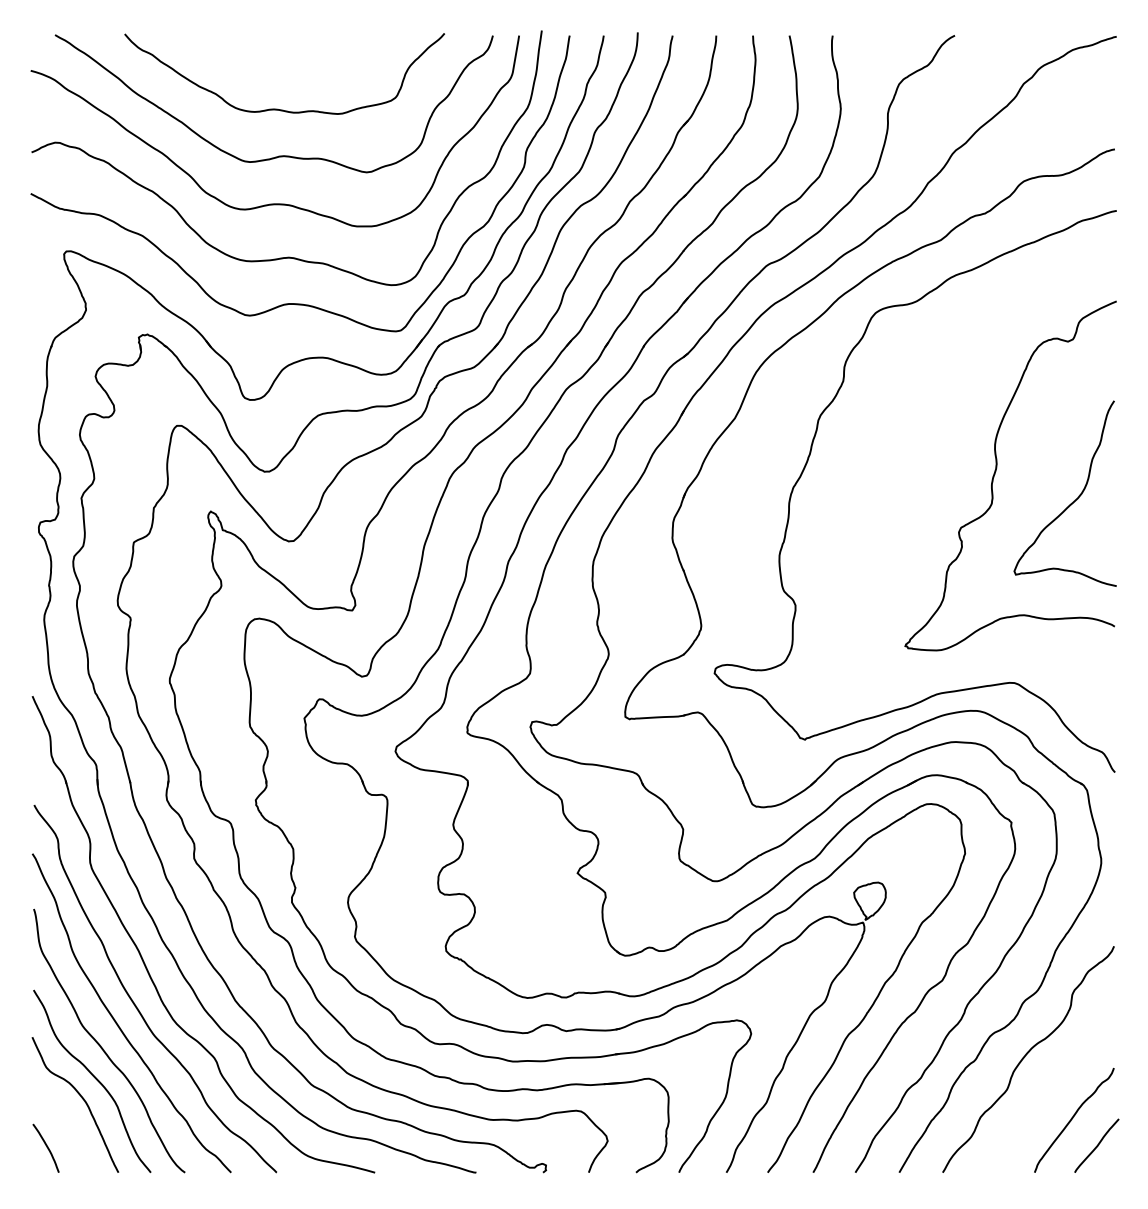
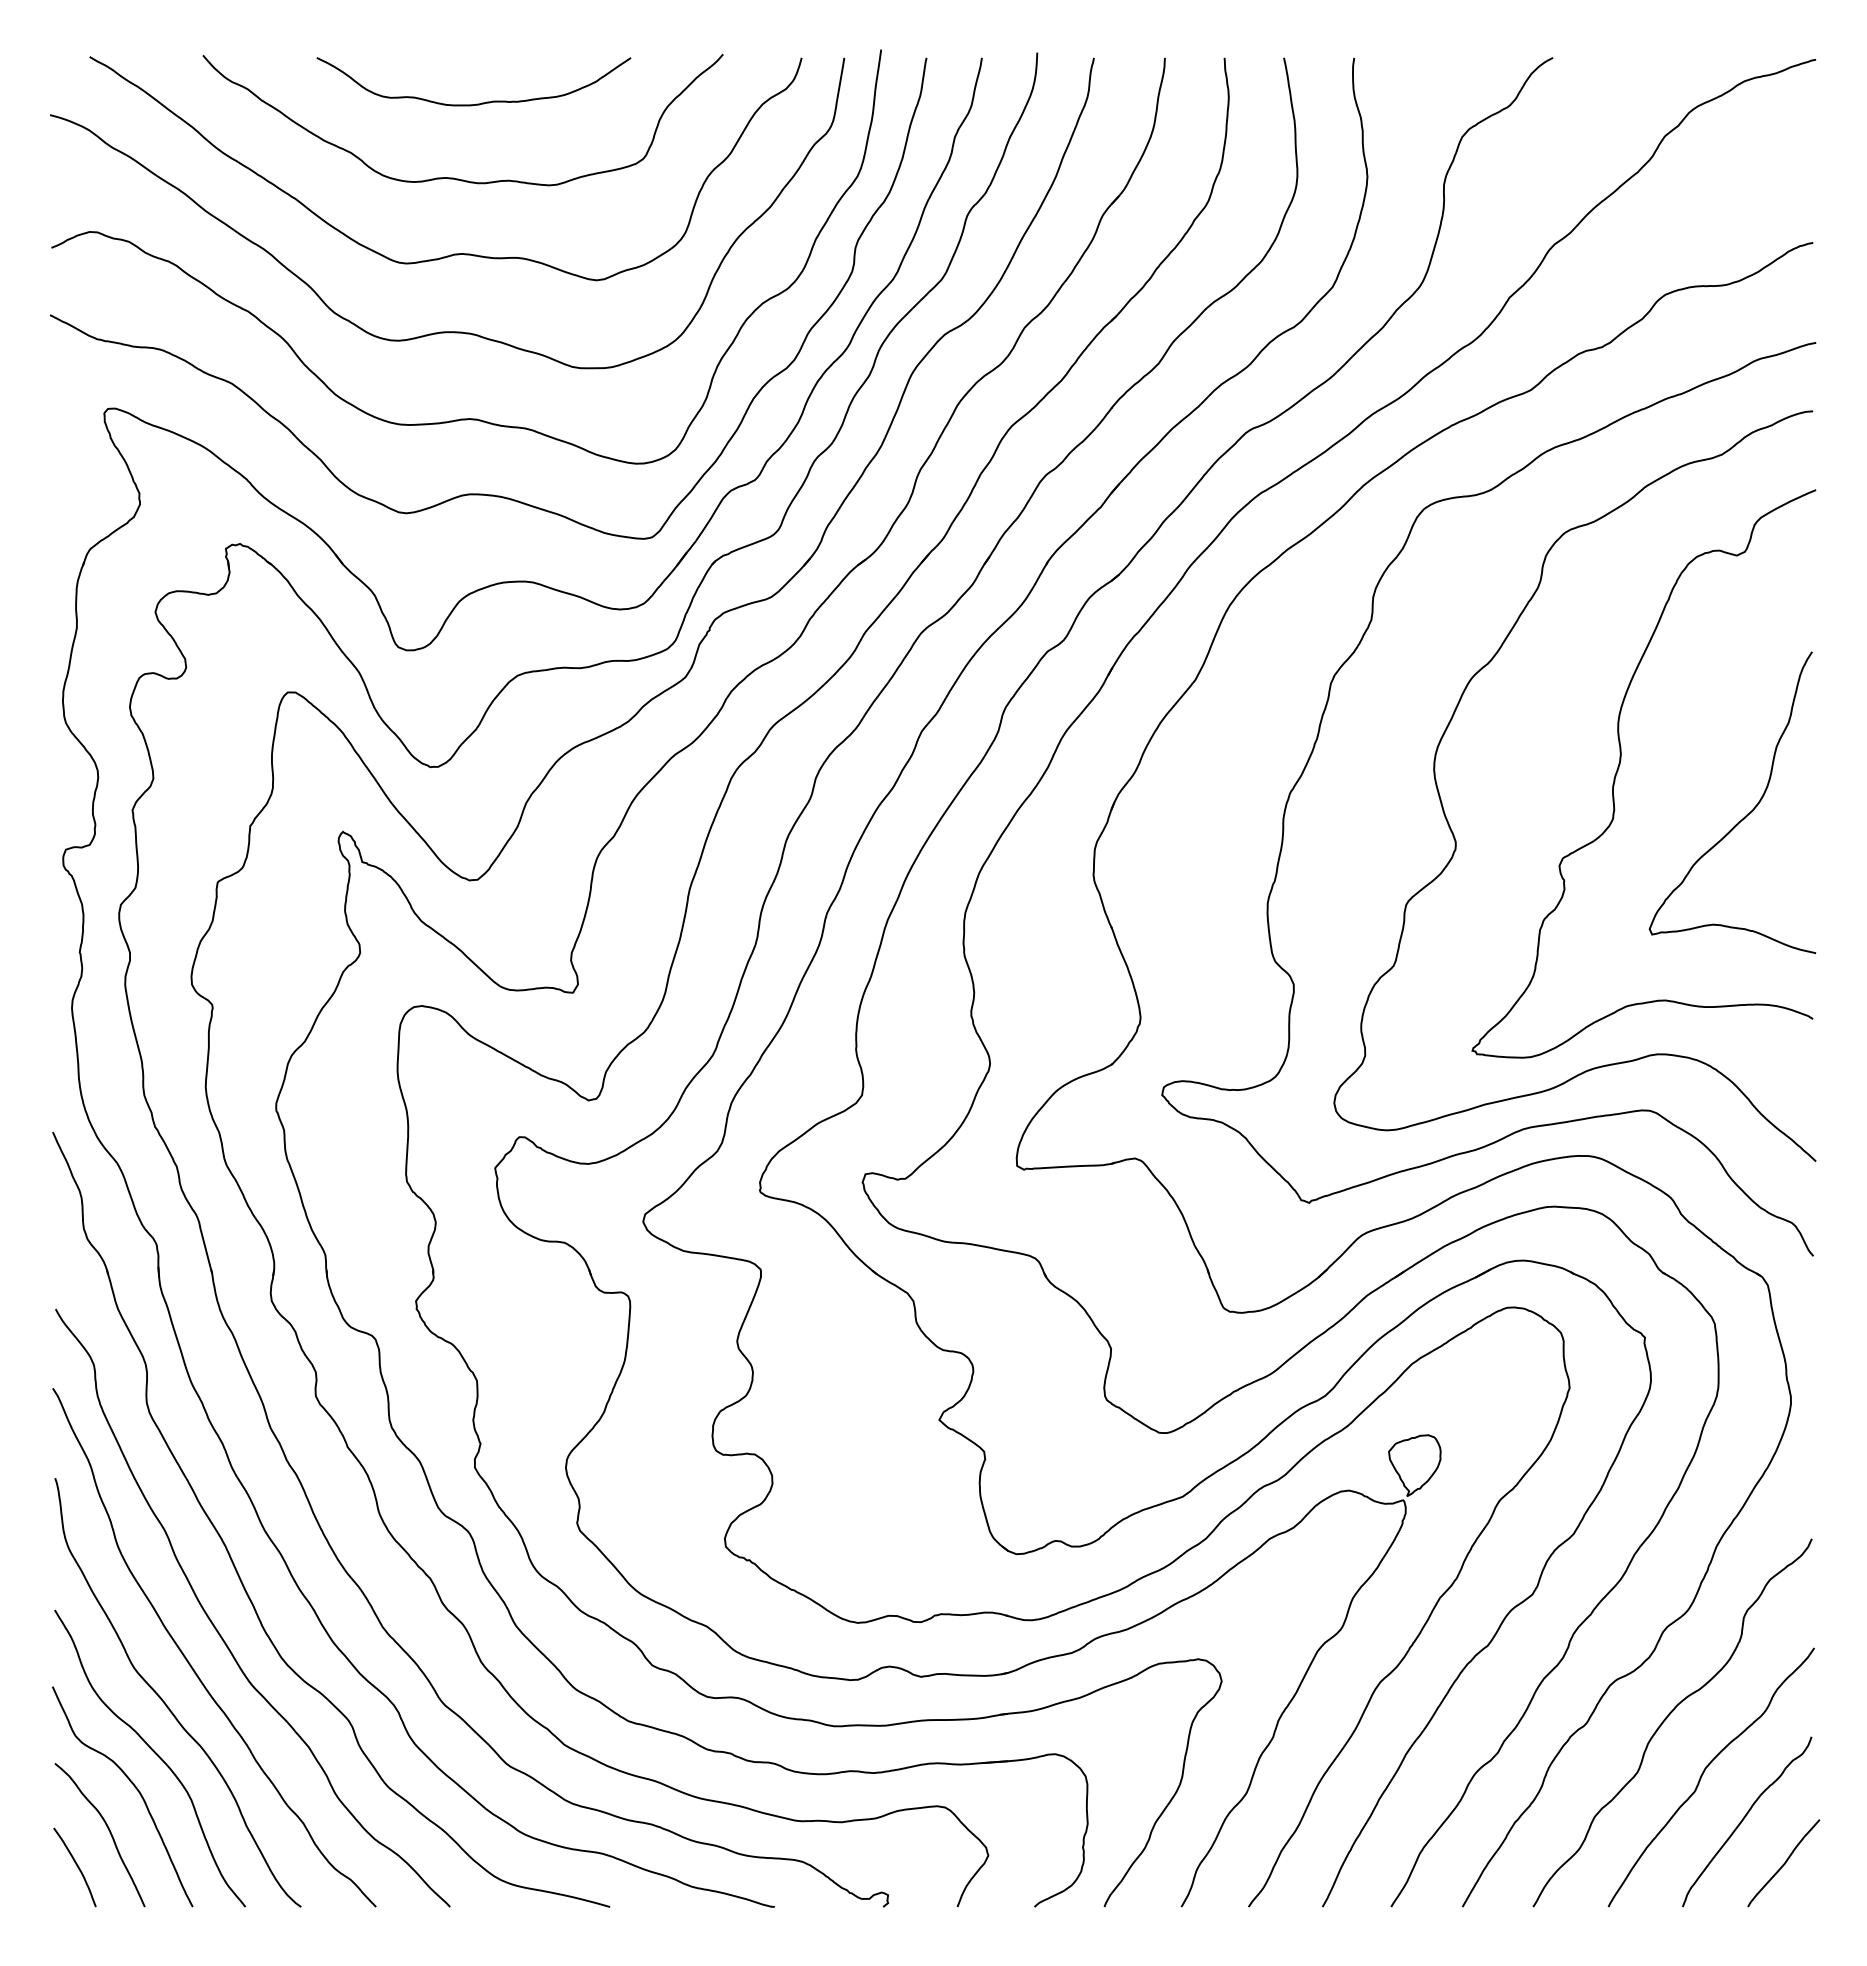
curve: (296, 62) -> (482, 101), added
curve: (894, 512) -> (1454, 833), added
curve: (1048, 1090) -> (1705, 1773), added
curve: (66, 1126) -> (108, 1831), added

